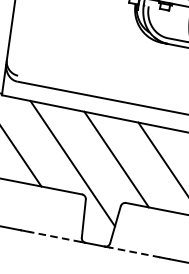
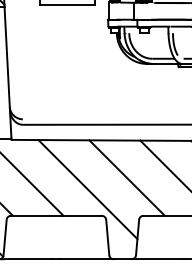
line: (55, 237) -> (85, 259), dashed -> solid
line: (134, 252) -> (159, 259), dashed -> solid

